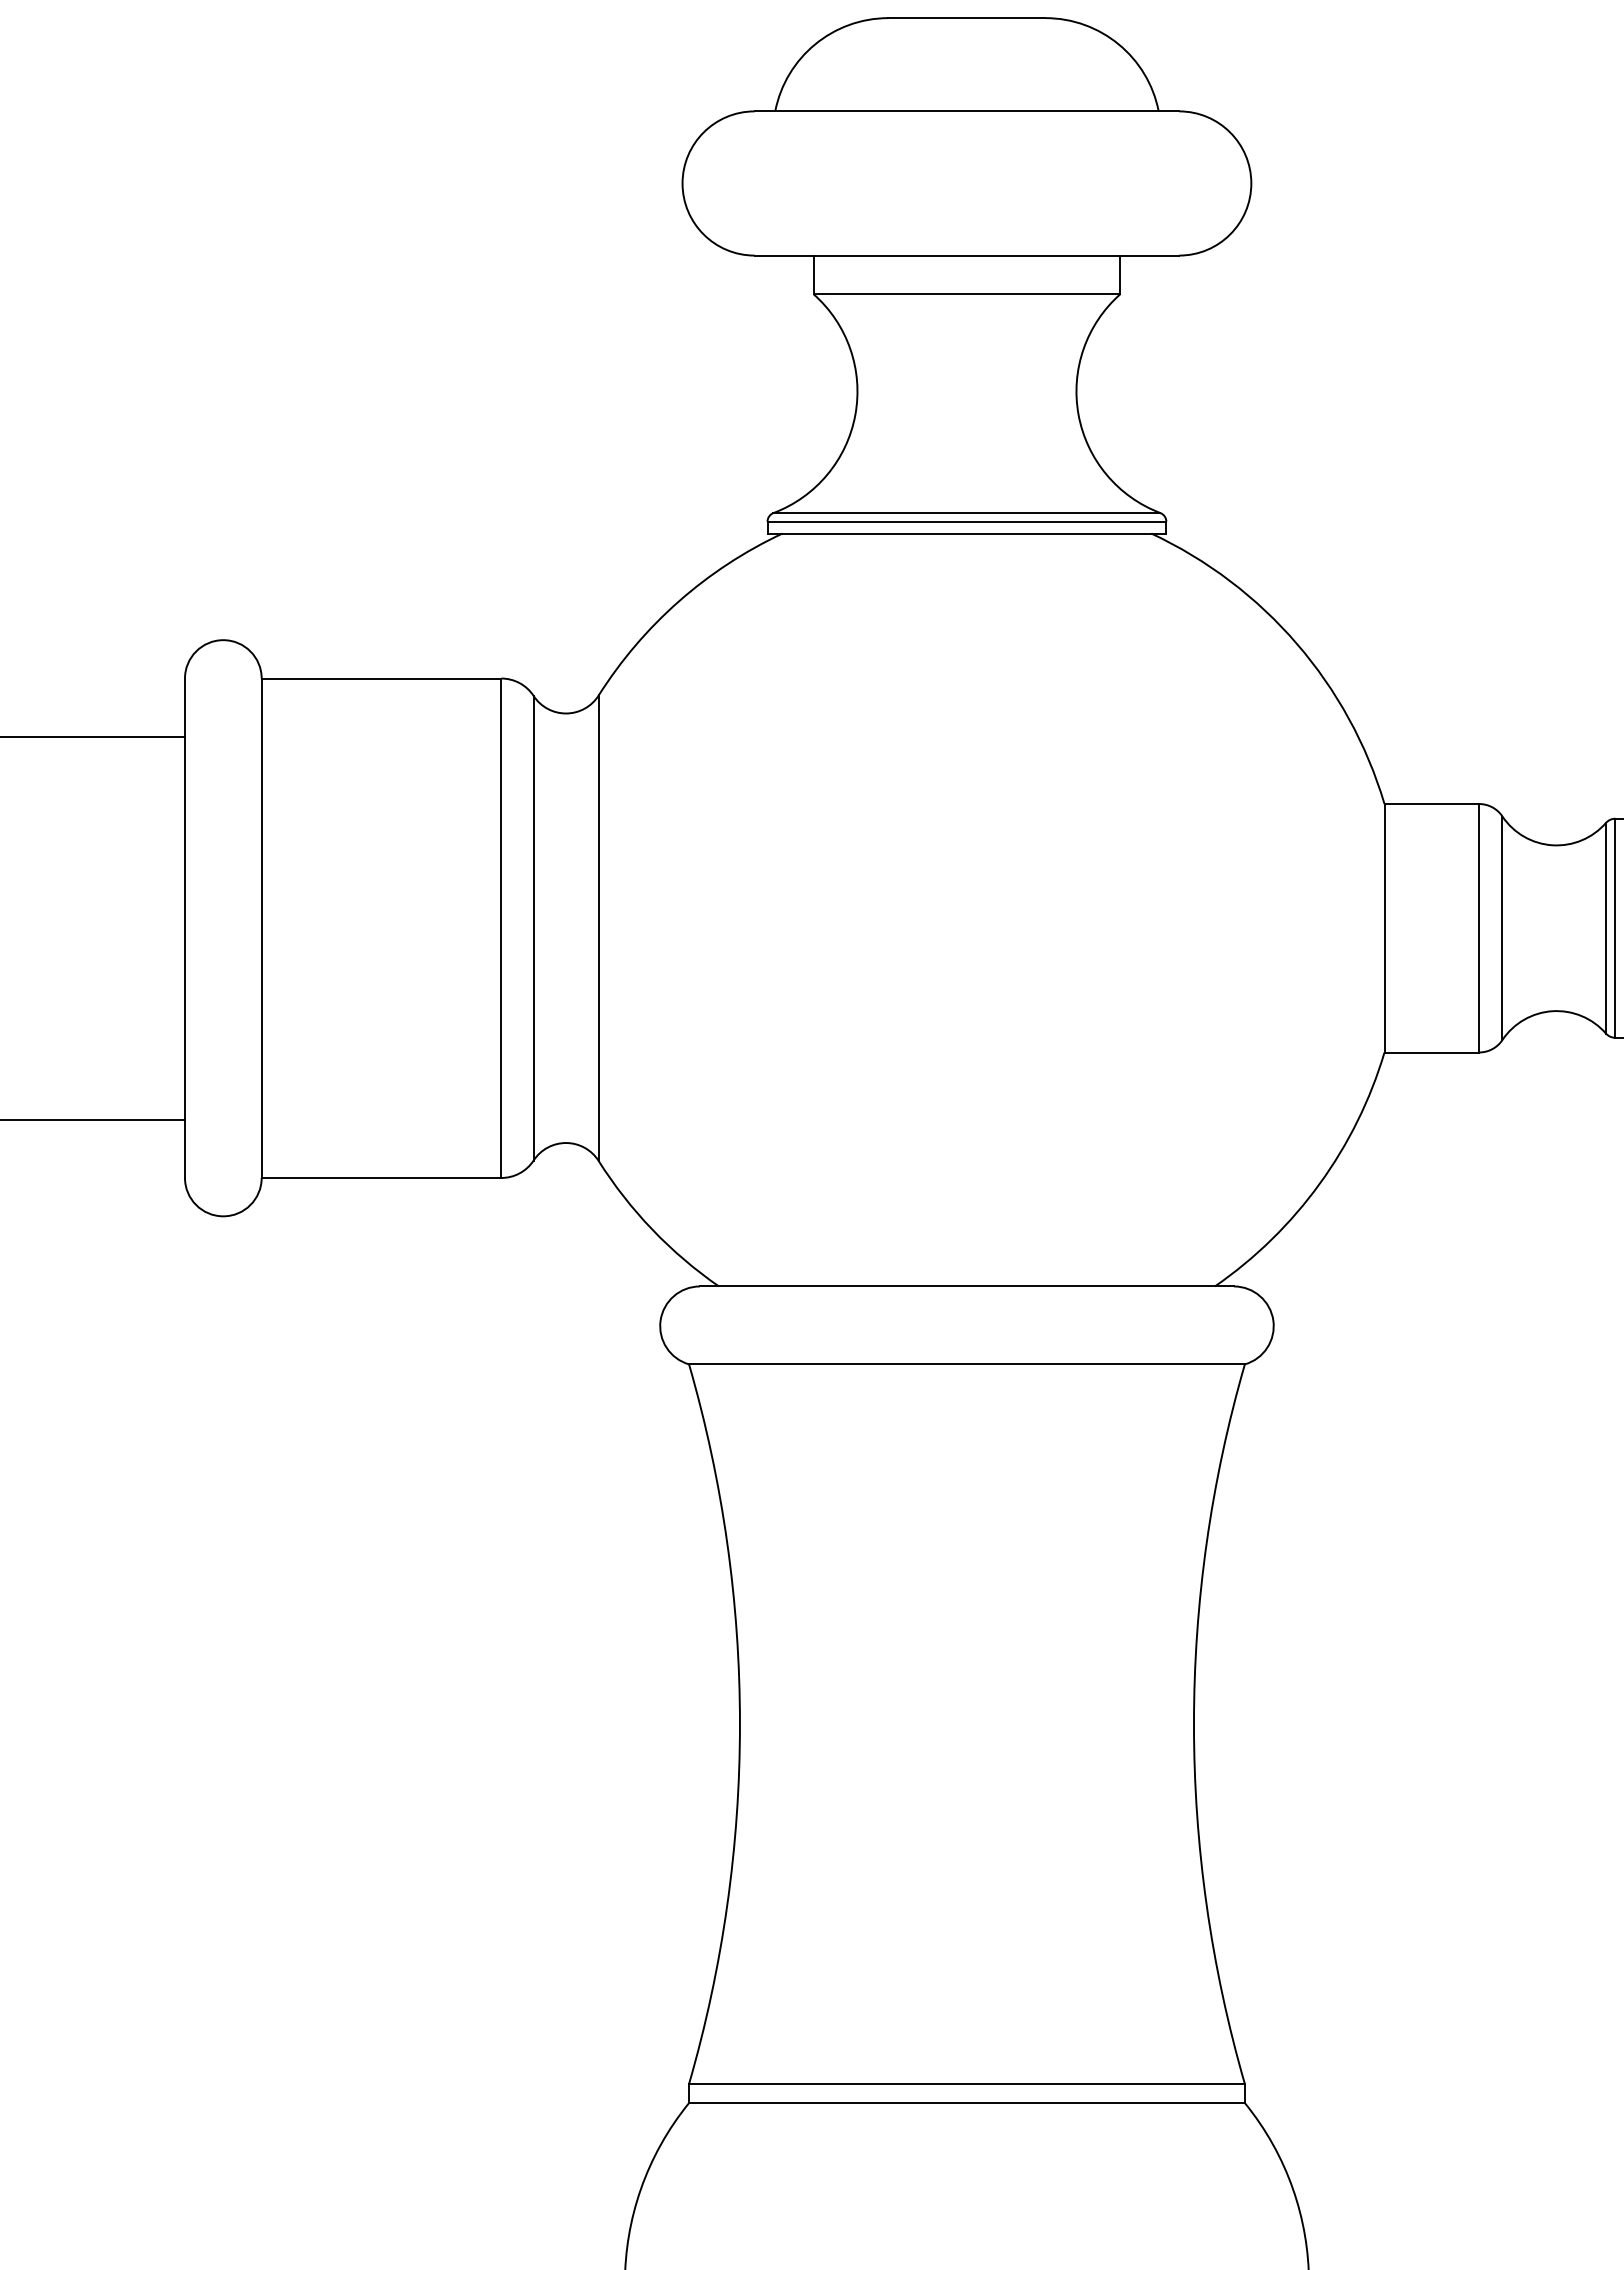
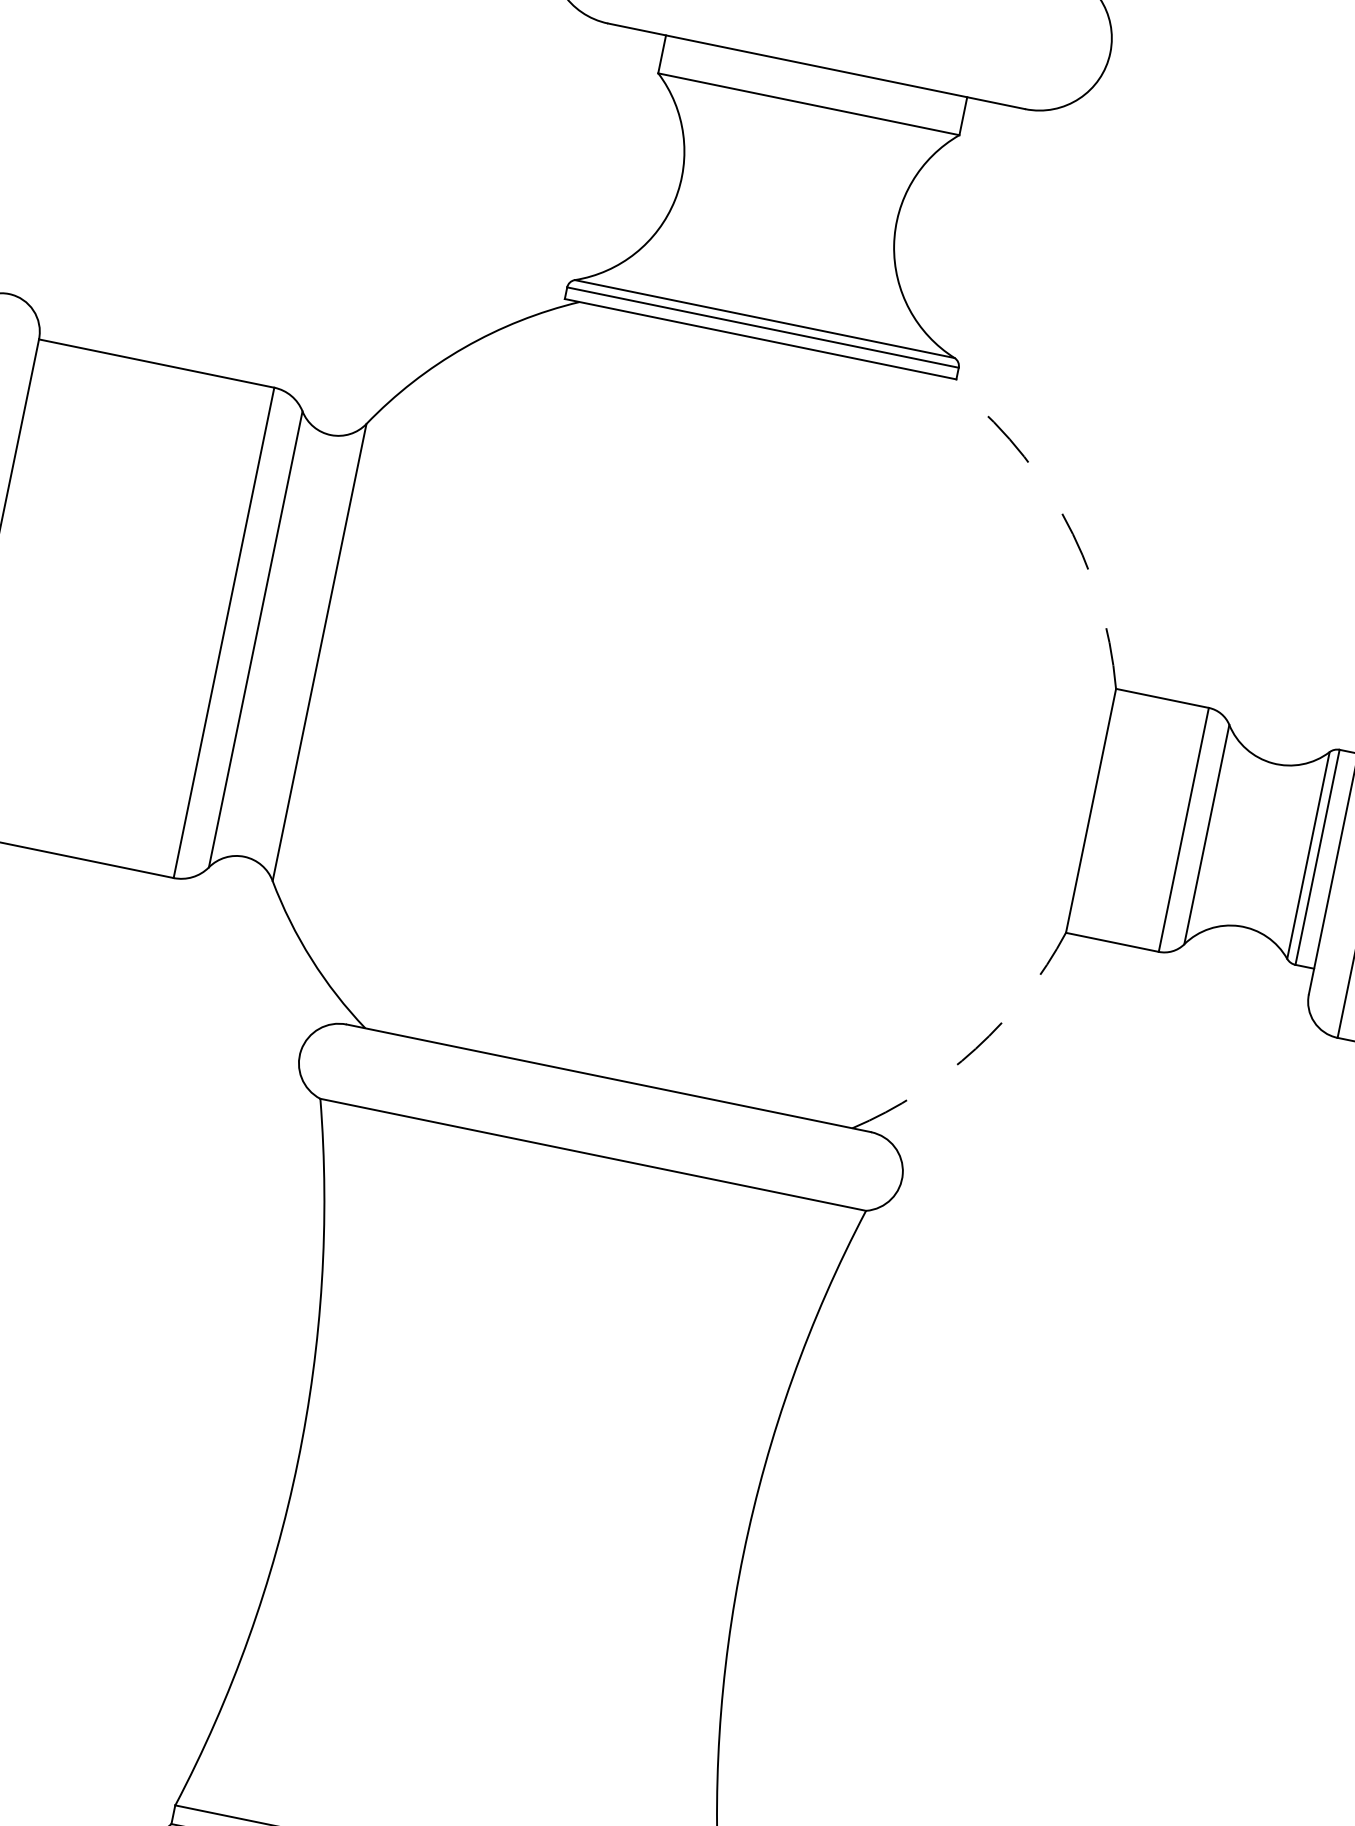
arc: (1296, 643) -> (1062, 513), solid -> dashed
arc: (1319, 1183) -> (975, 1048), solid -> dashed

